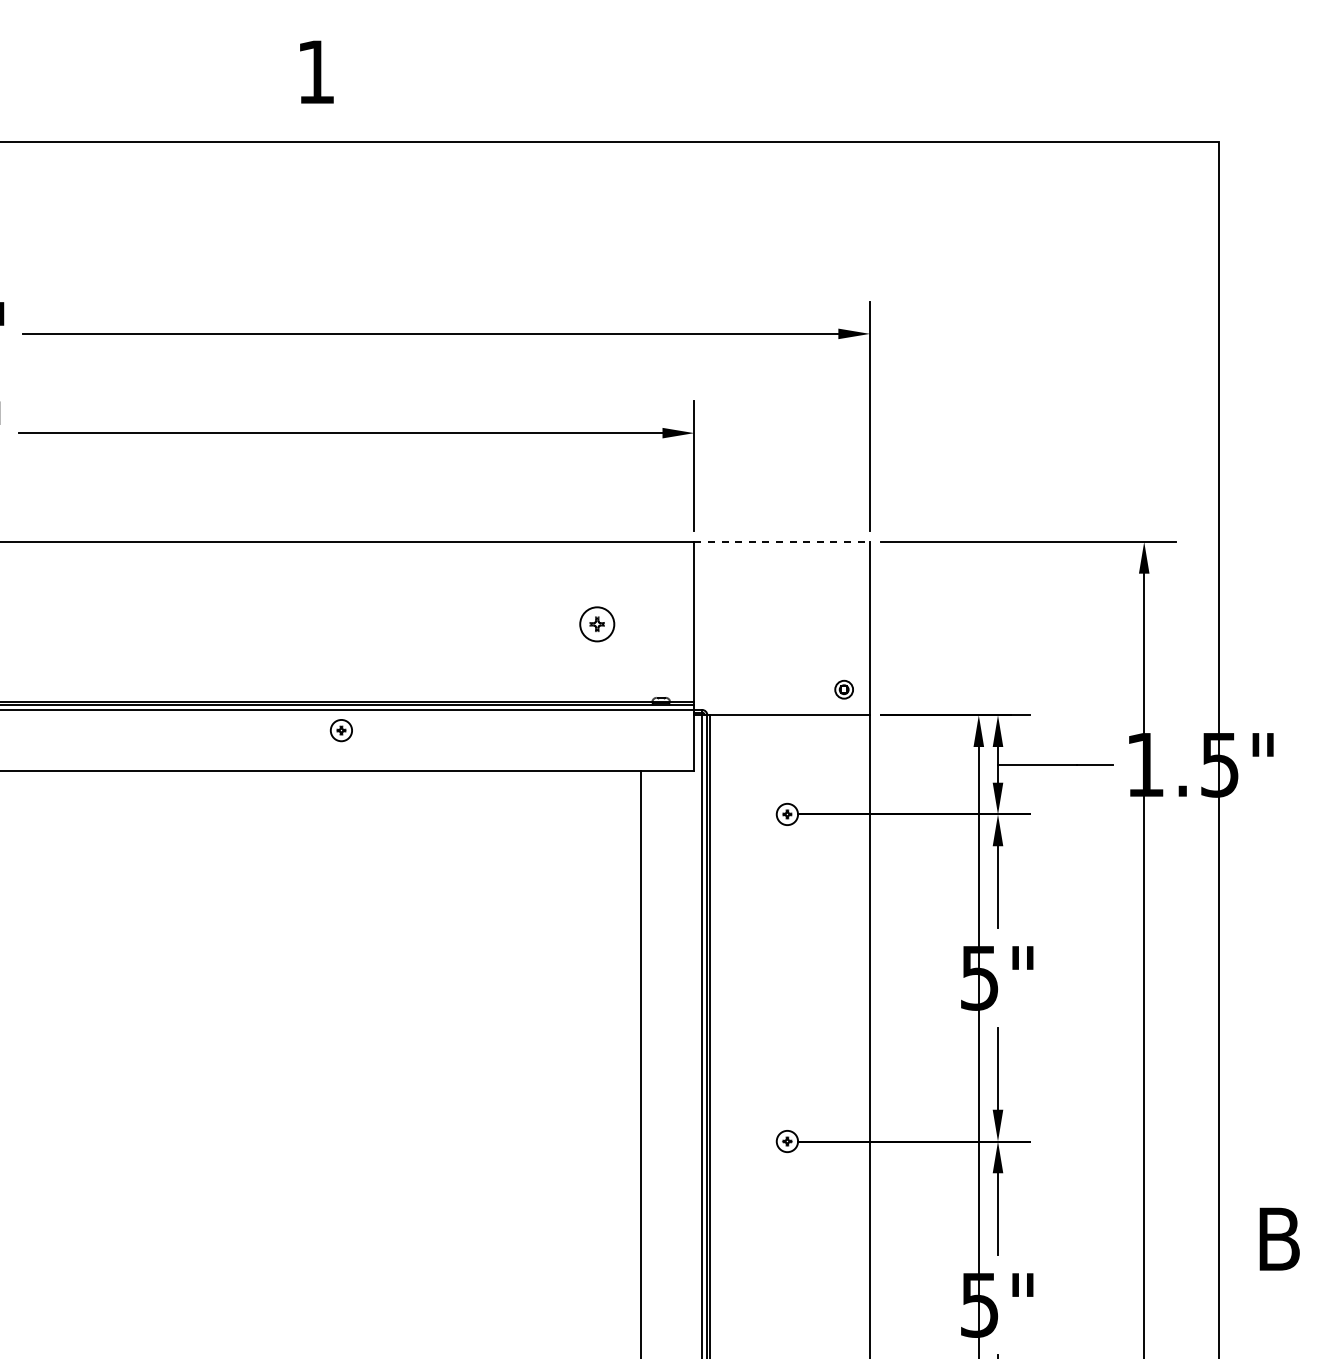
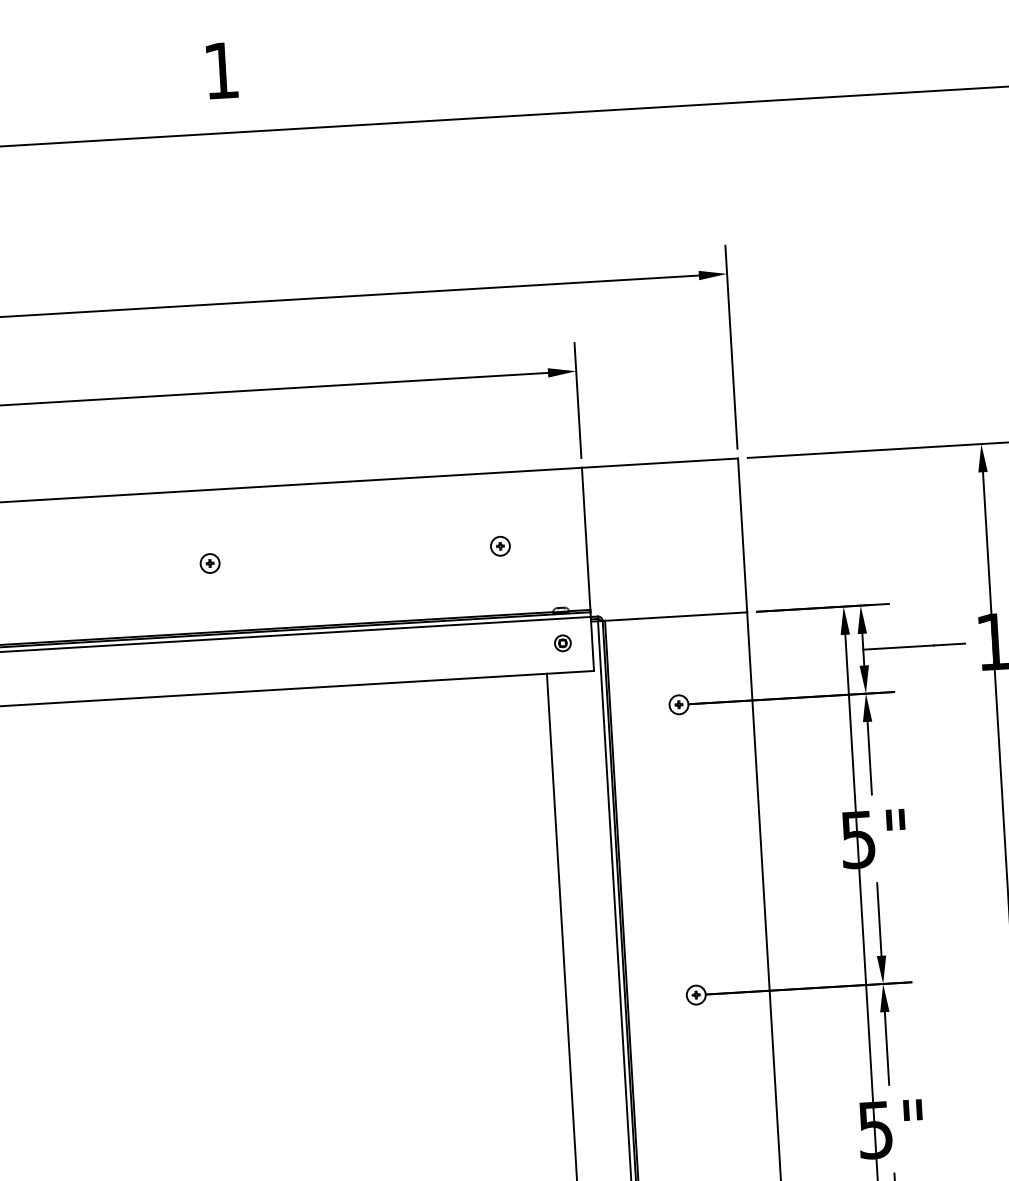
line: (782, 541) -> (660, 462), dashed -> solid
part: (597, 624) -> (500, 546), size x0.62
part: (843, 689) -> (562, 643), moved
part: (340, 730) -> (209, 563), moved

